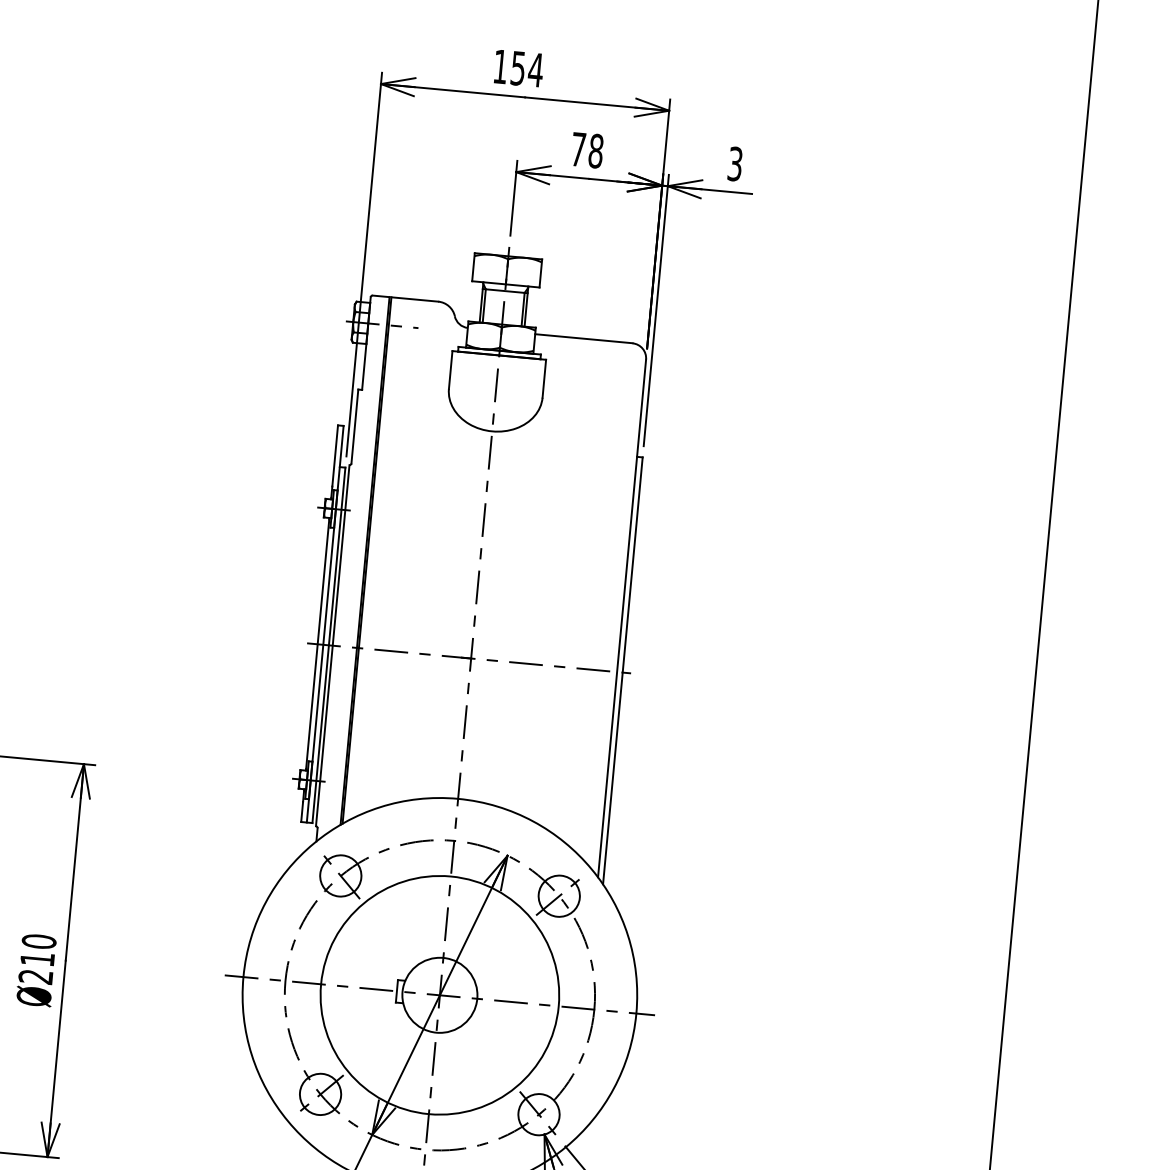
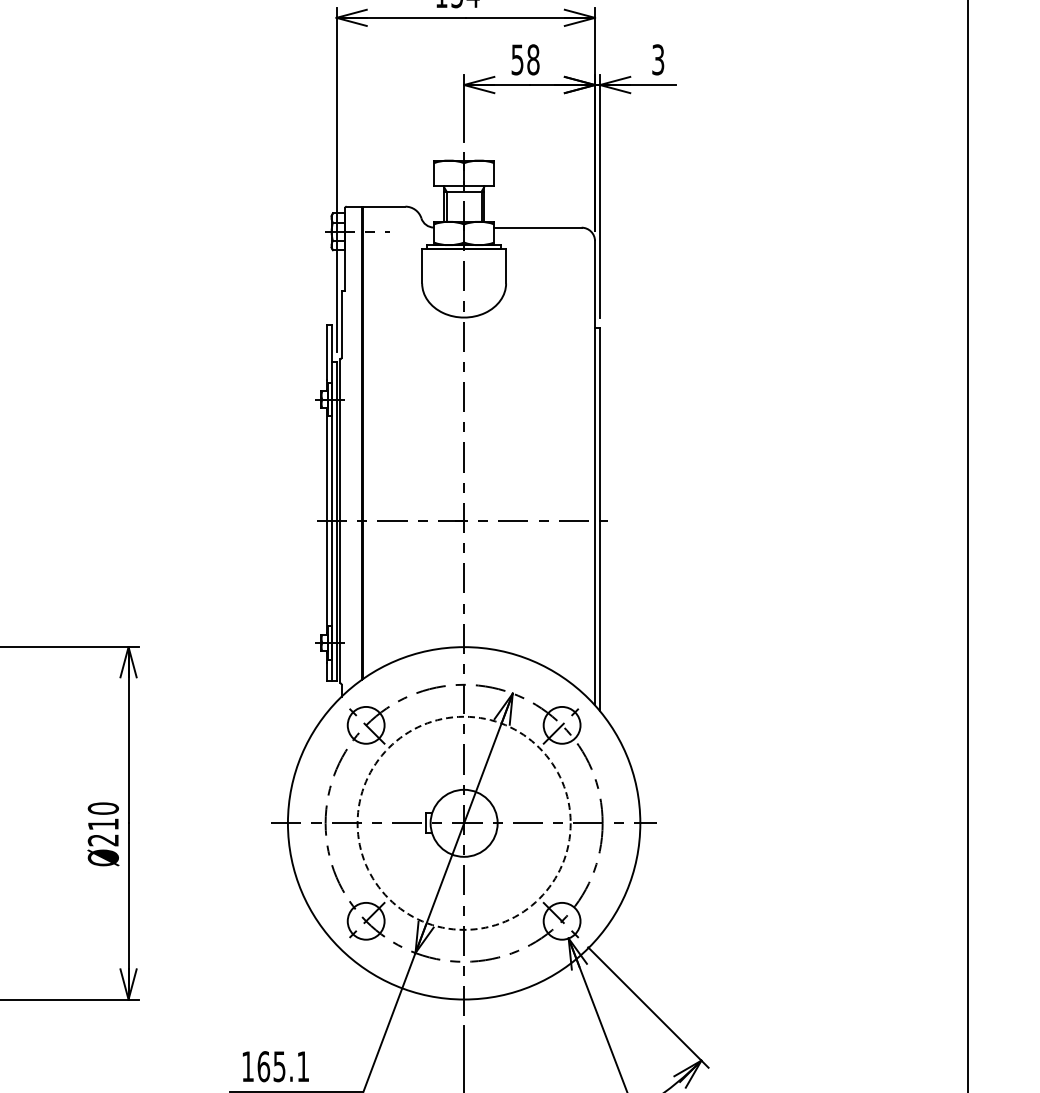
text: (578, 149) -> (517, 59), 78 -> 58
circle: (439, 994) -> (463, 822), solid -> dashed

